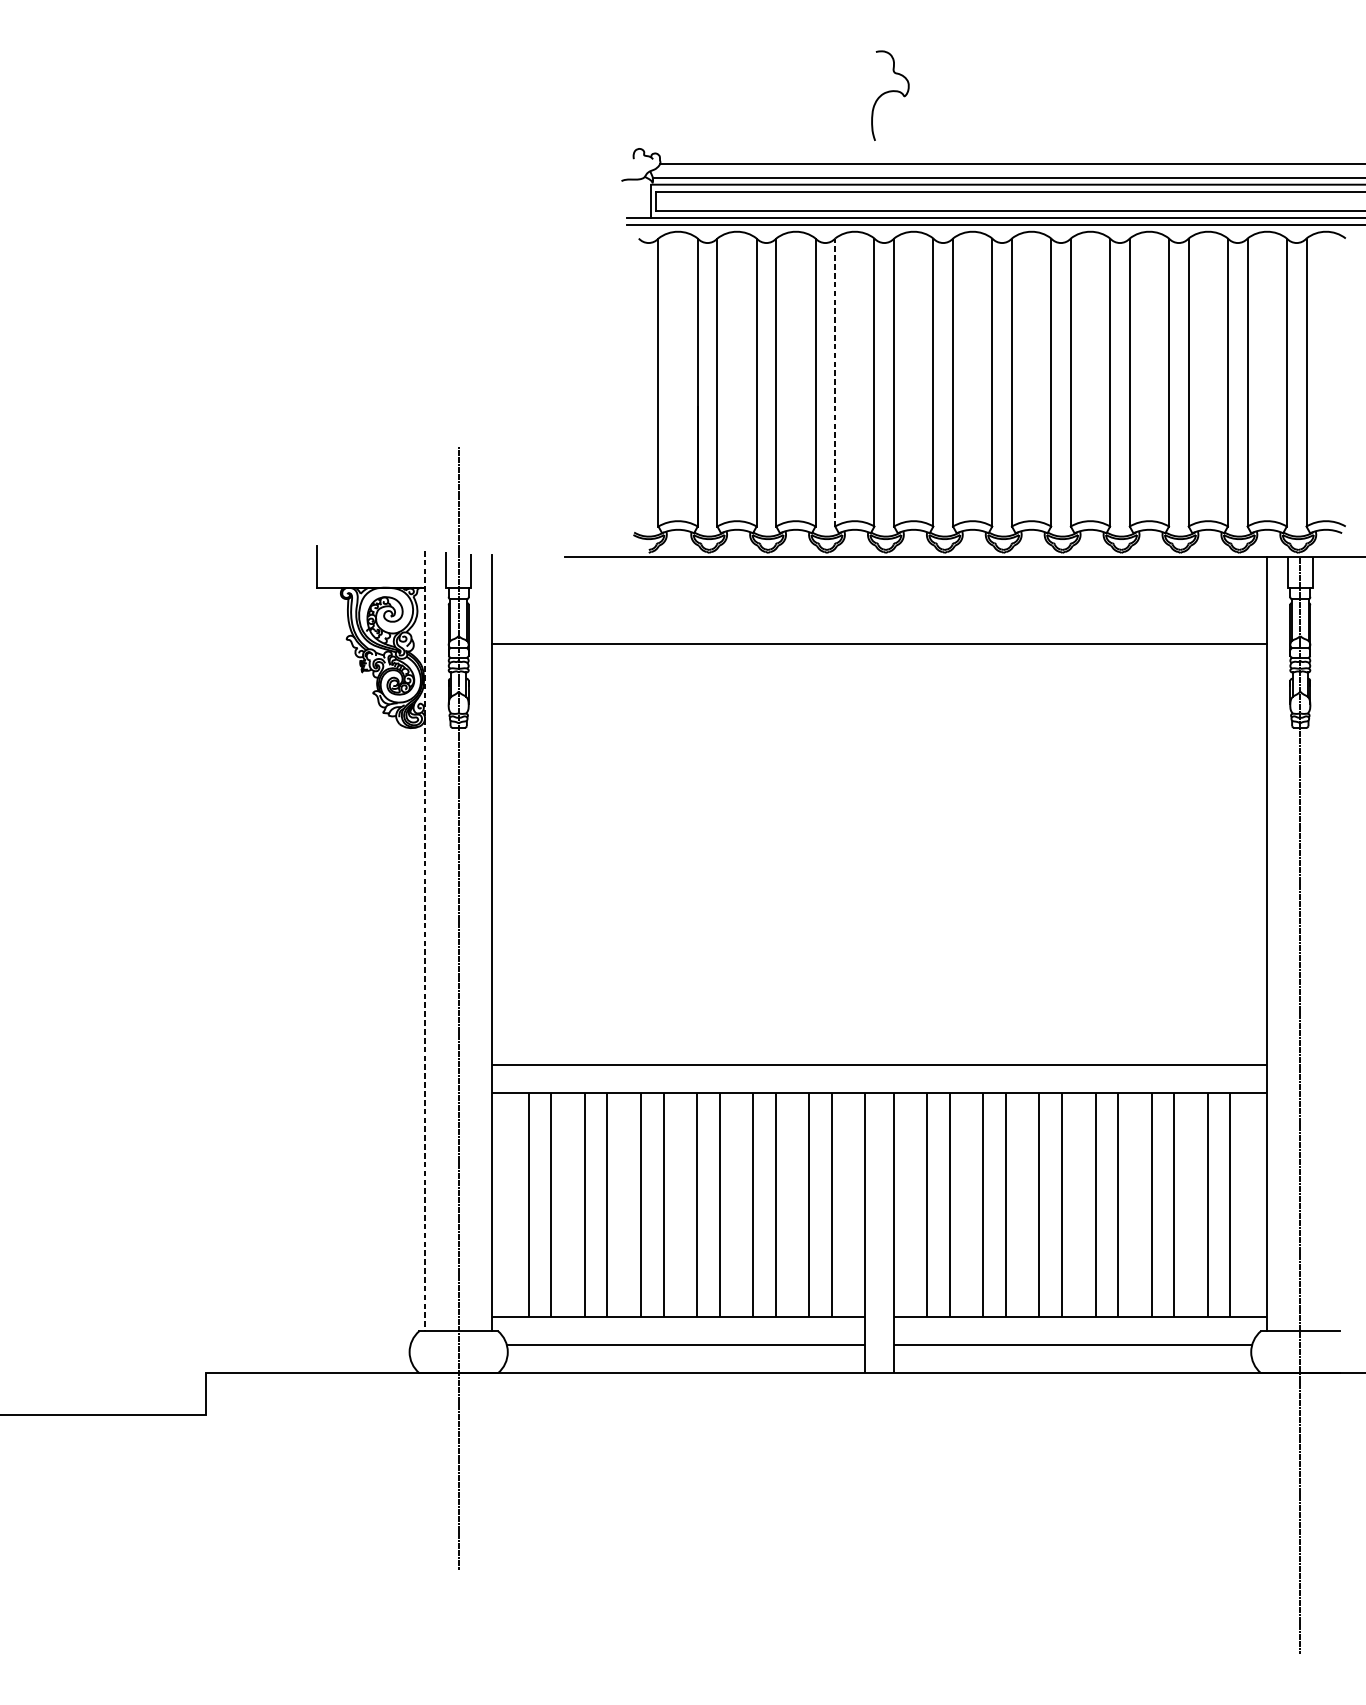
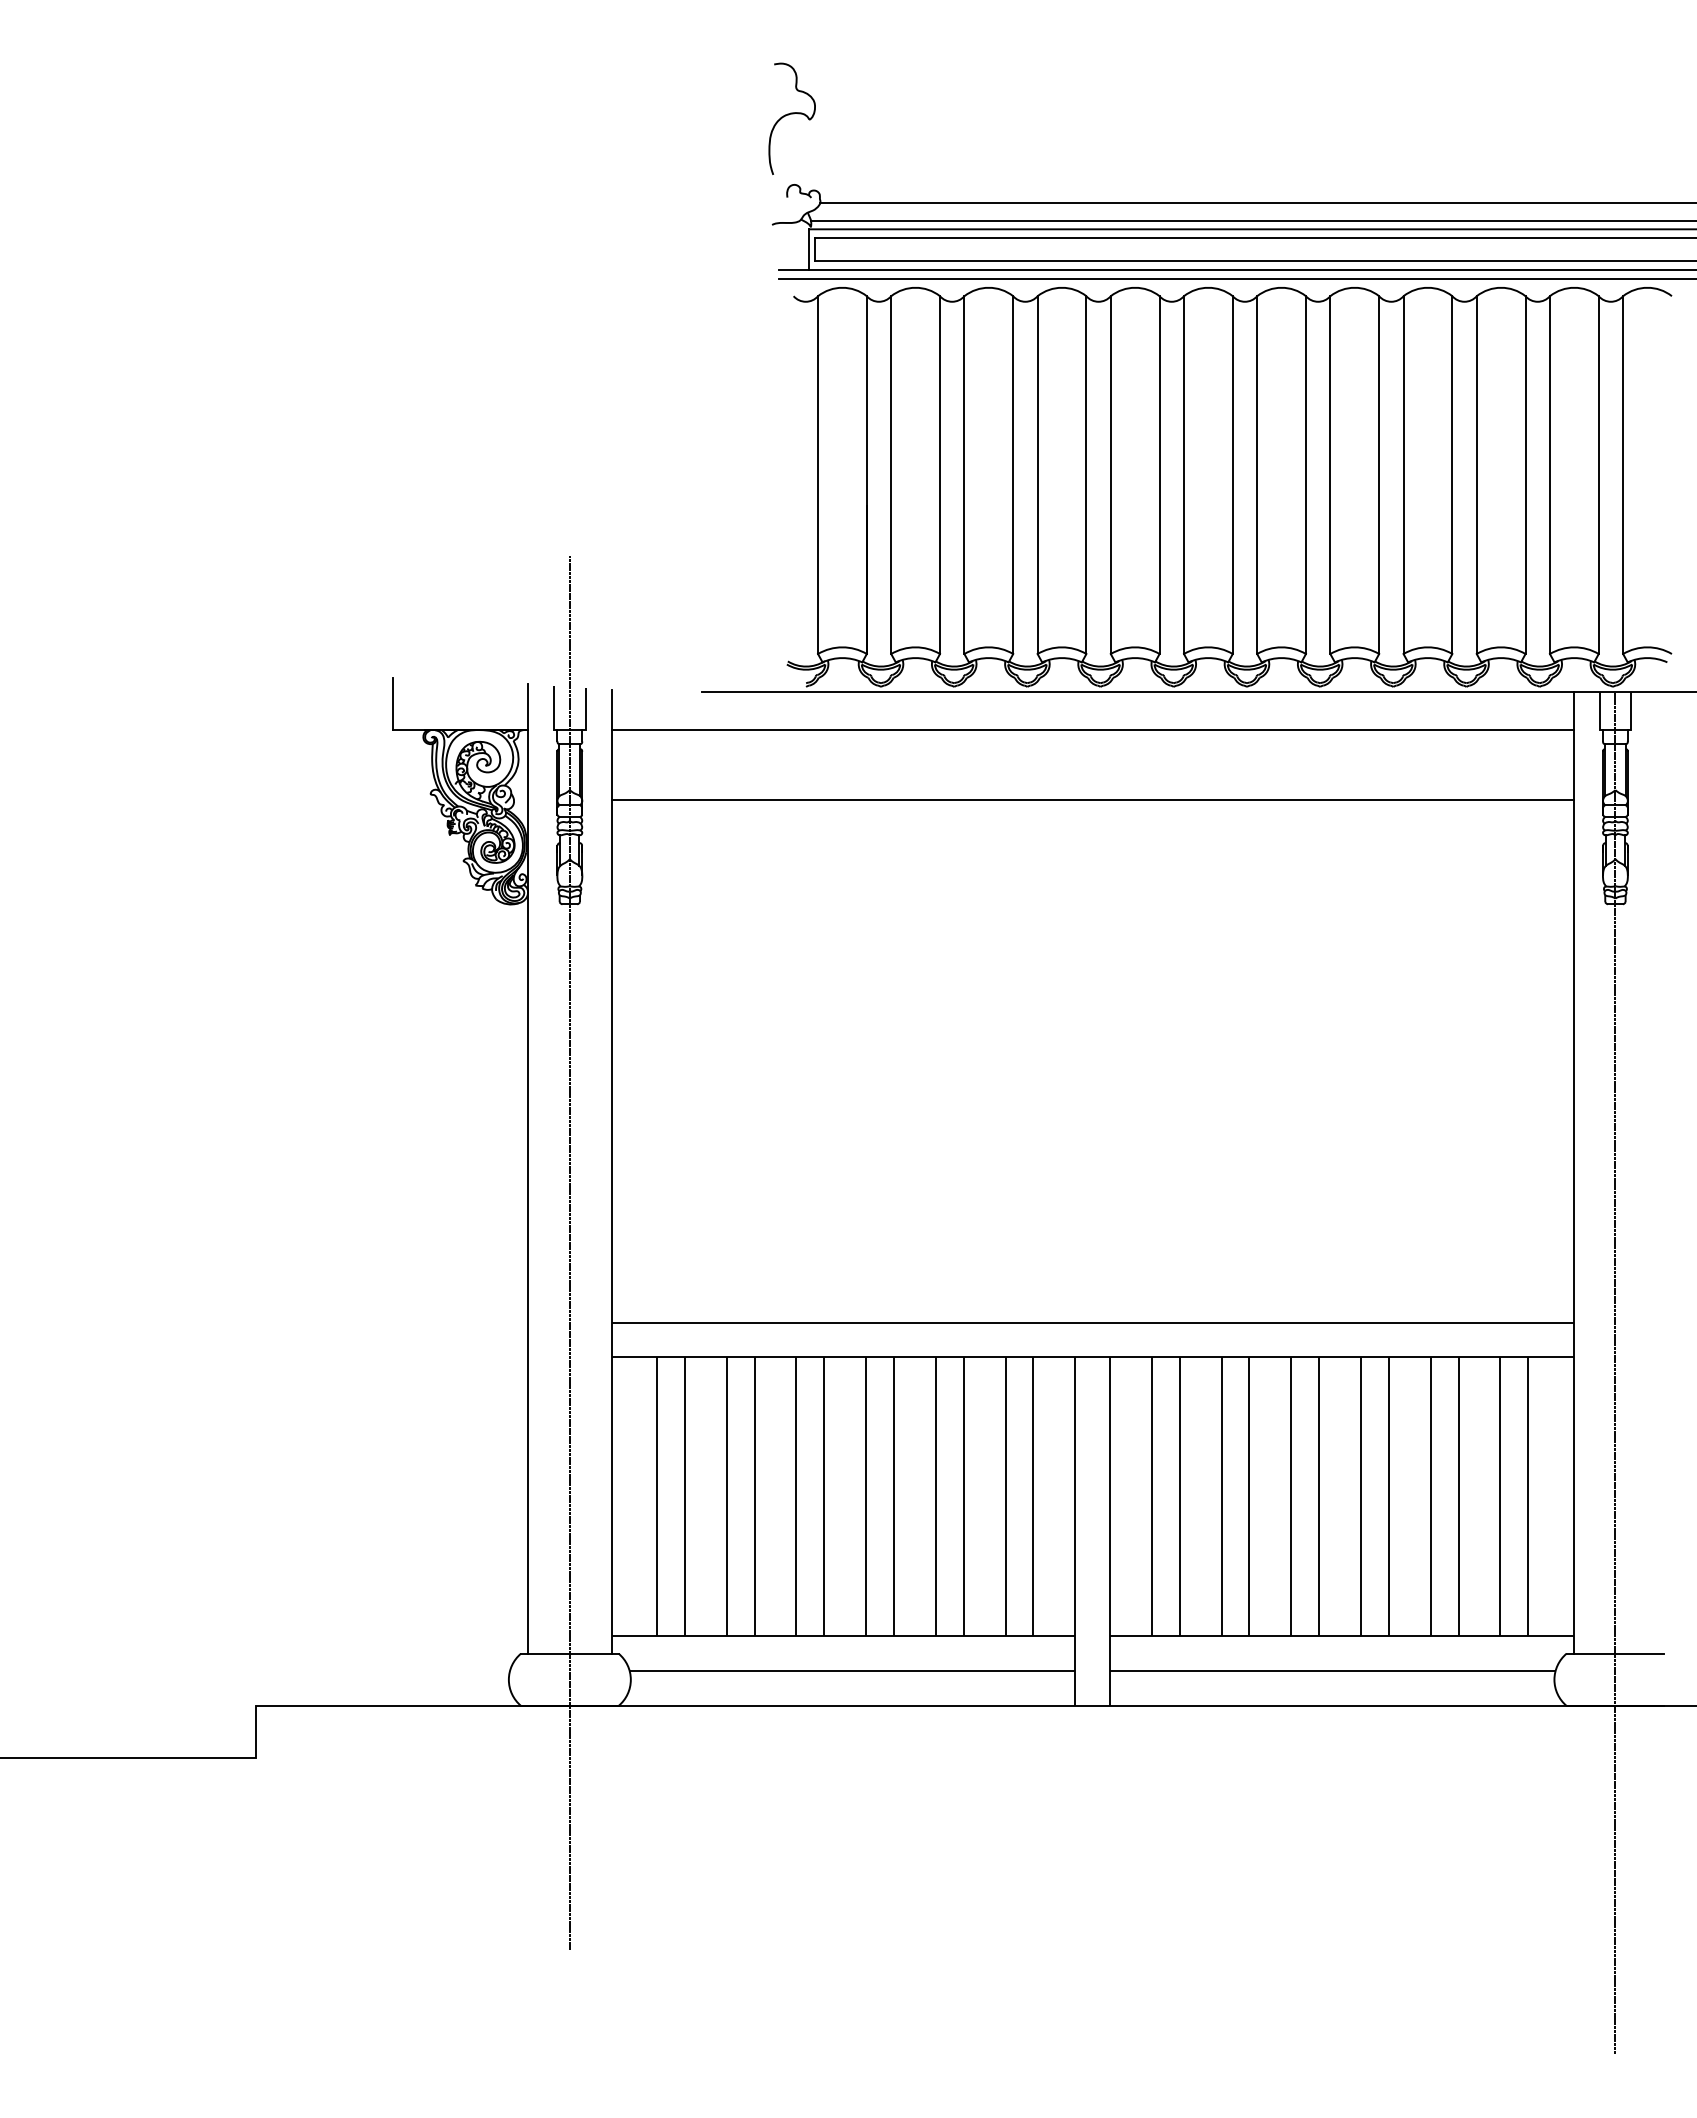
curve: (888, 93) -> (789, 115), moved
line: (835, 382) -> (1037, 475), dashed -> solid
line: (879, 588) -> (1092, 730), added
line: (425, 940) -> (528, 1168), dashed -> solid

